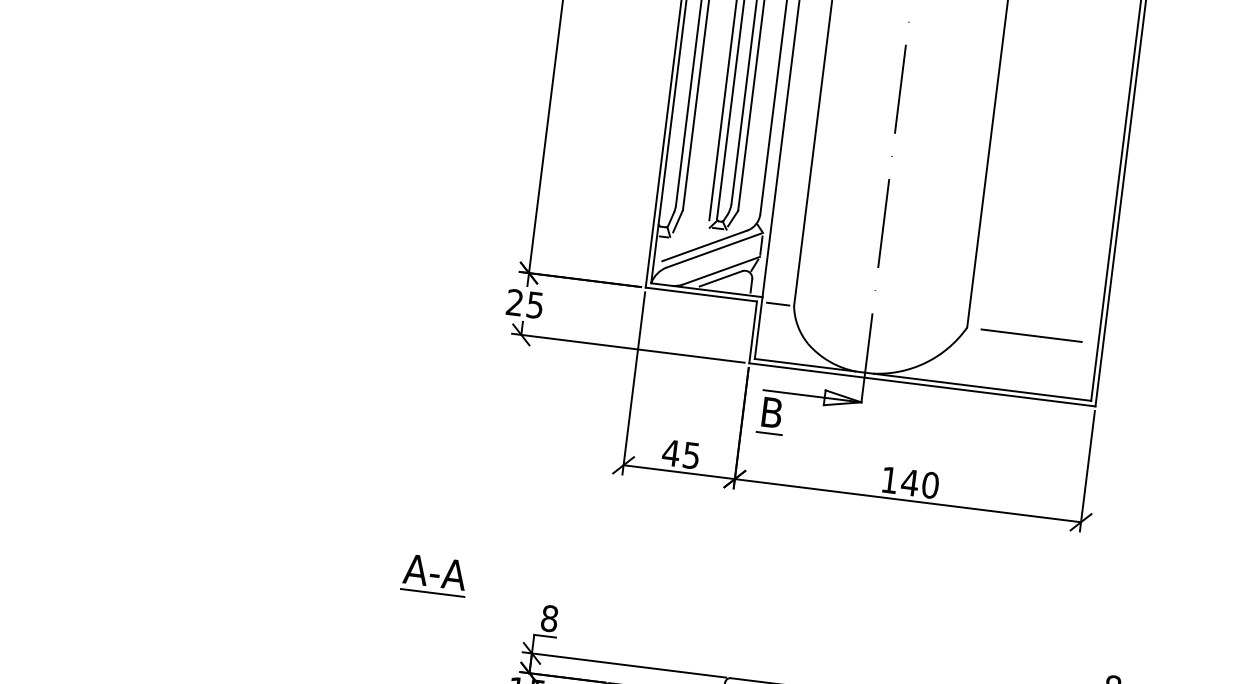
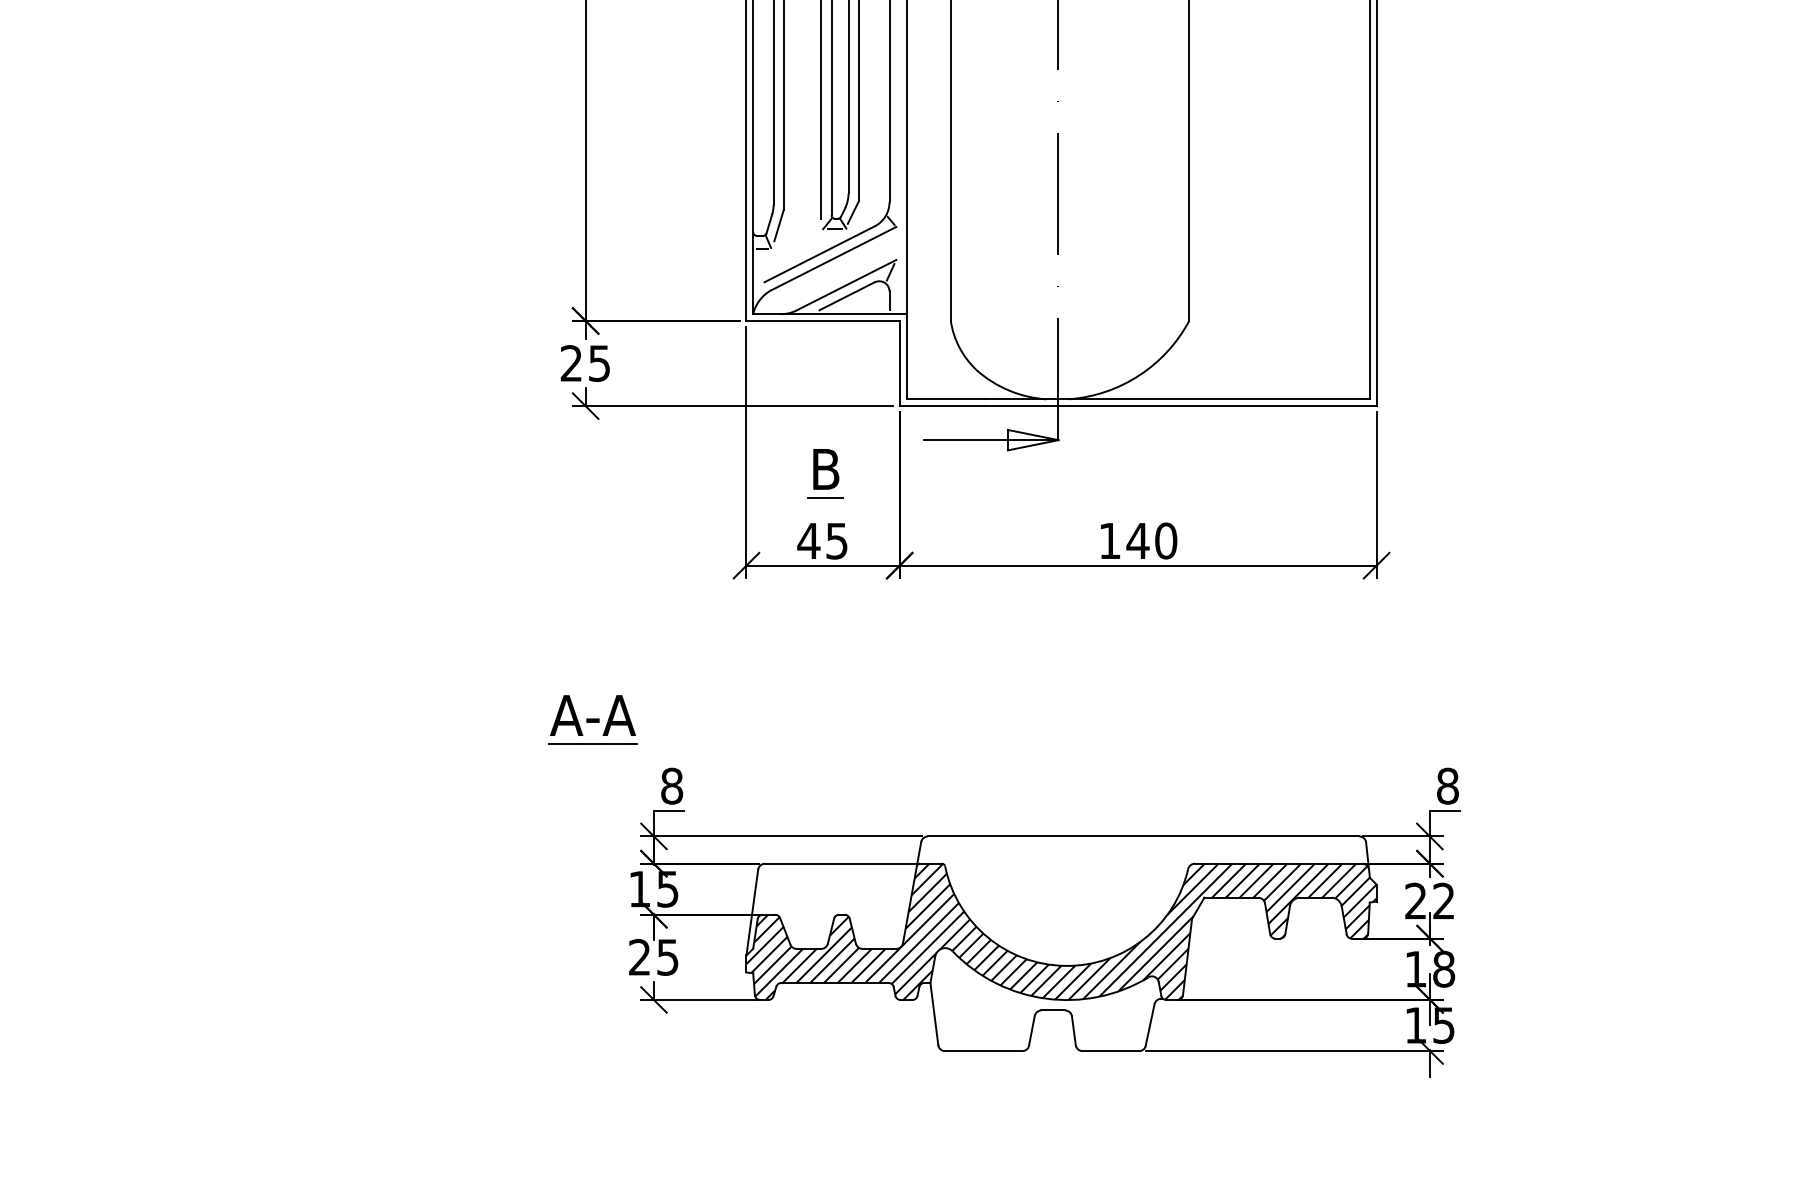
line: (761, 244) -> (896, 243), removed
line: (777, 304) -> (928, 321), removed
line: (1031, 336) -> (1278, 321), removed
part: (771, 415) -> (825, 473), moved
part: (434, 575) -> (592, 719), moved

